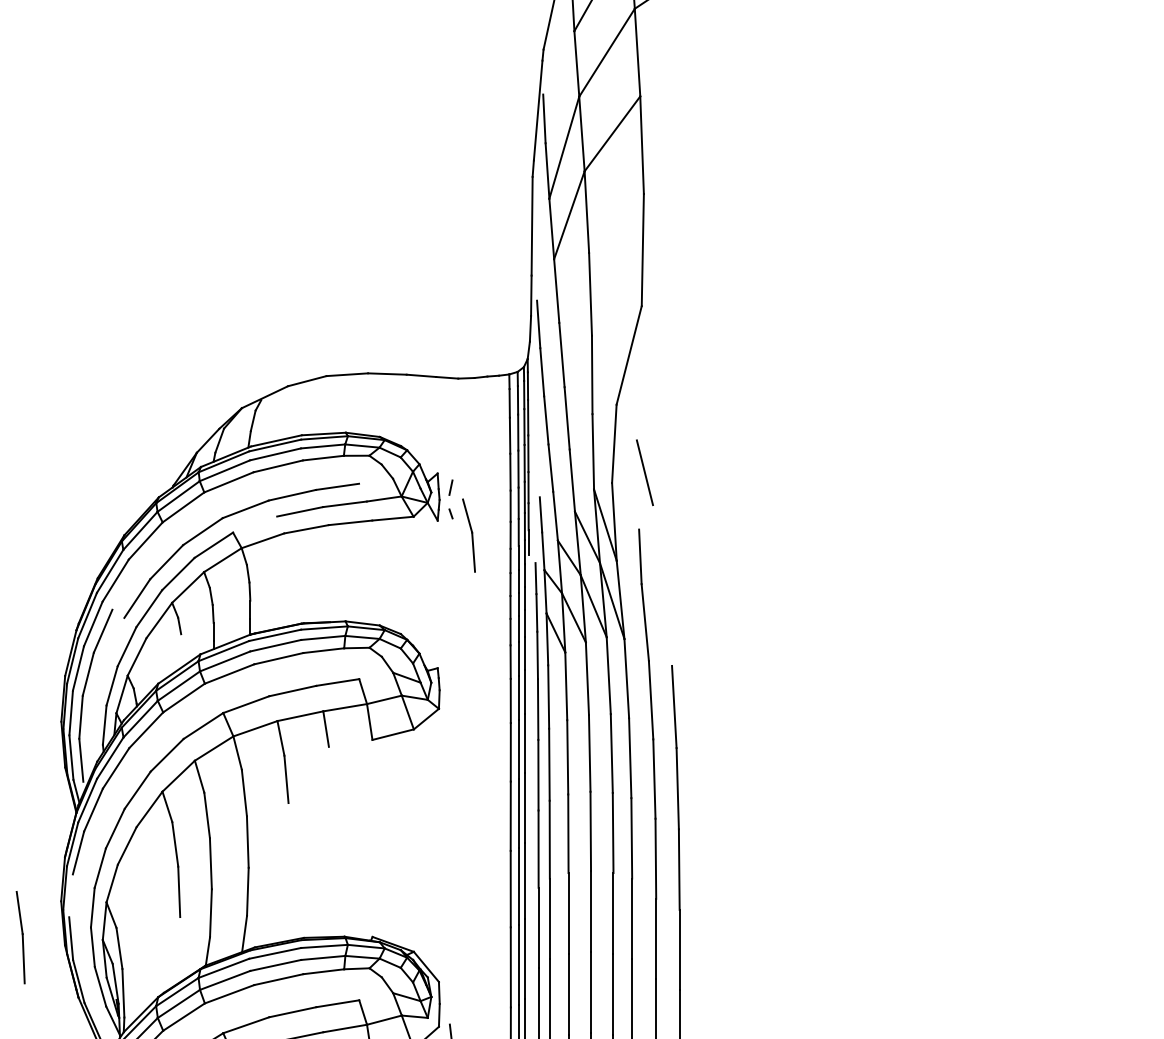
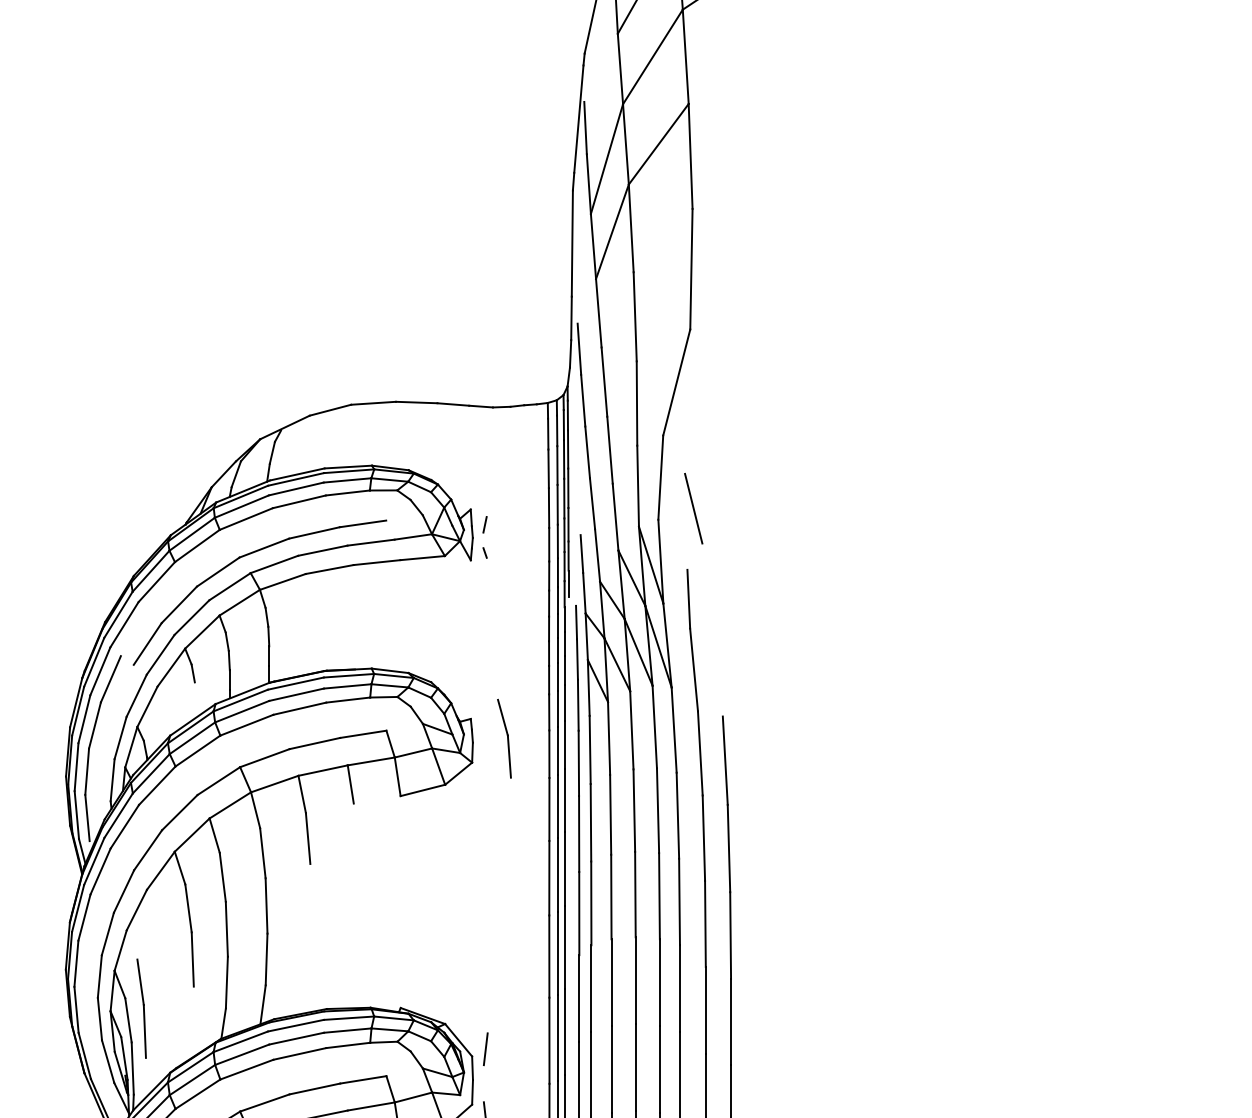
line: (255, 524) -> (274, 564), added
part: (468, 535) -> (503, 738), moved
line: (70, 895) -> (75, 963), added
part: (20, 937) -> (141, 1008), moved
line: (451, 974) -> (485, 1048), added

